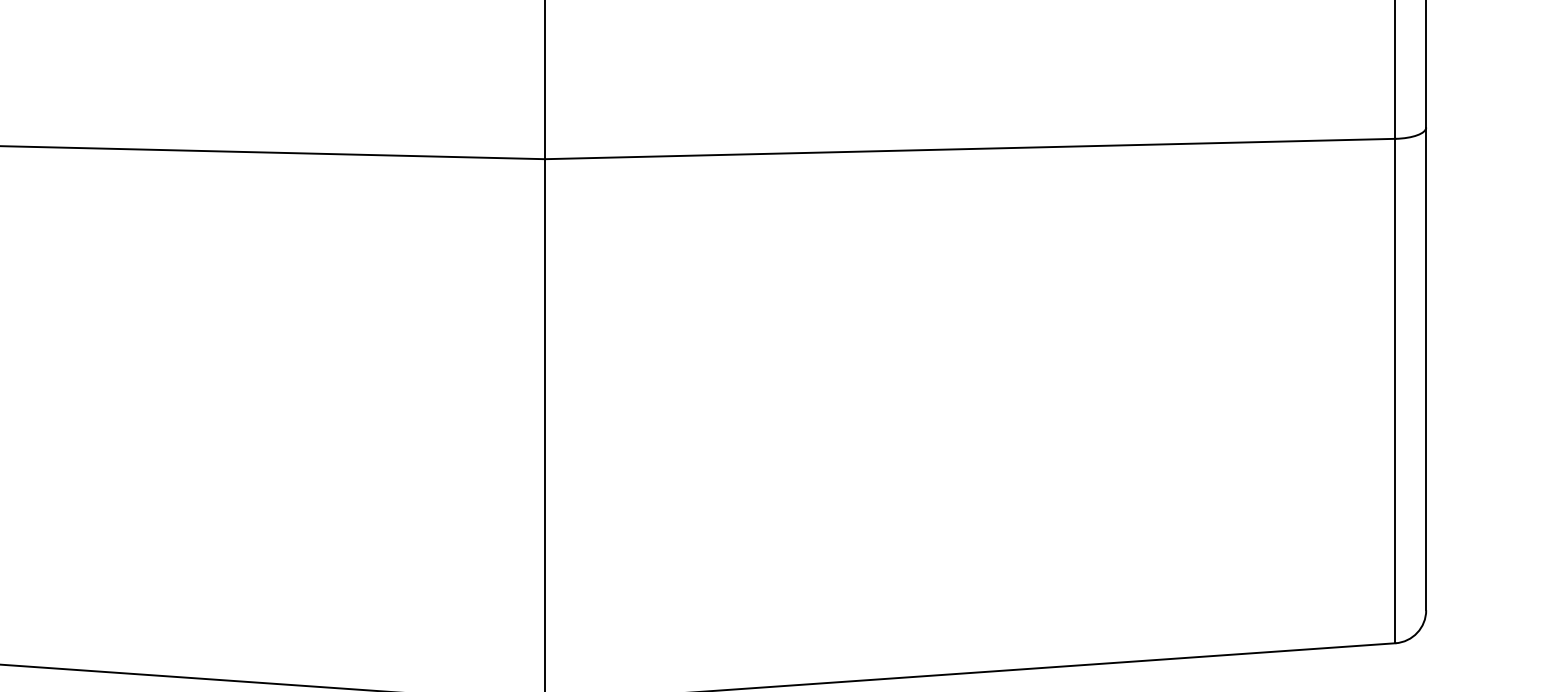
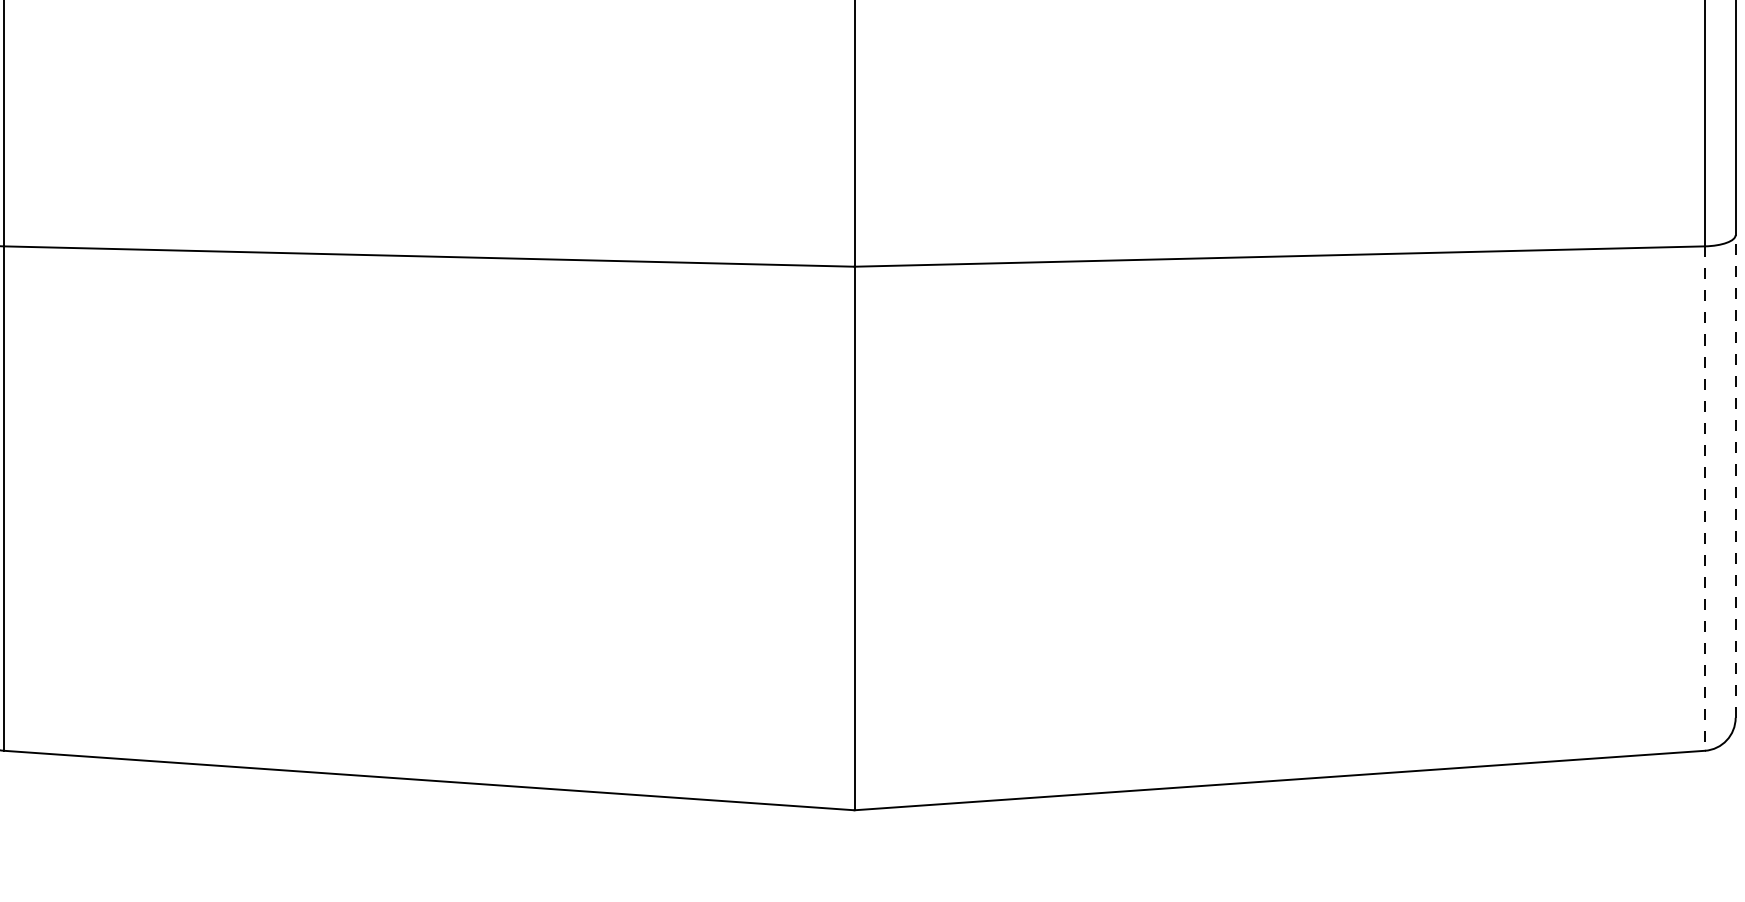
line: (1426, 367) -> (1735, 475), solid -> dashed
line: (1395, 391) -> (1704, 499), solid -> dashed

